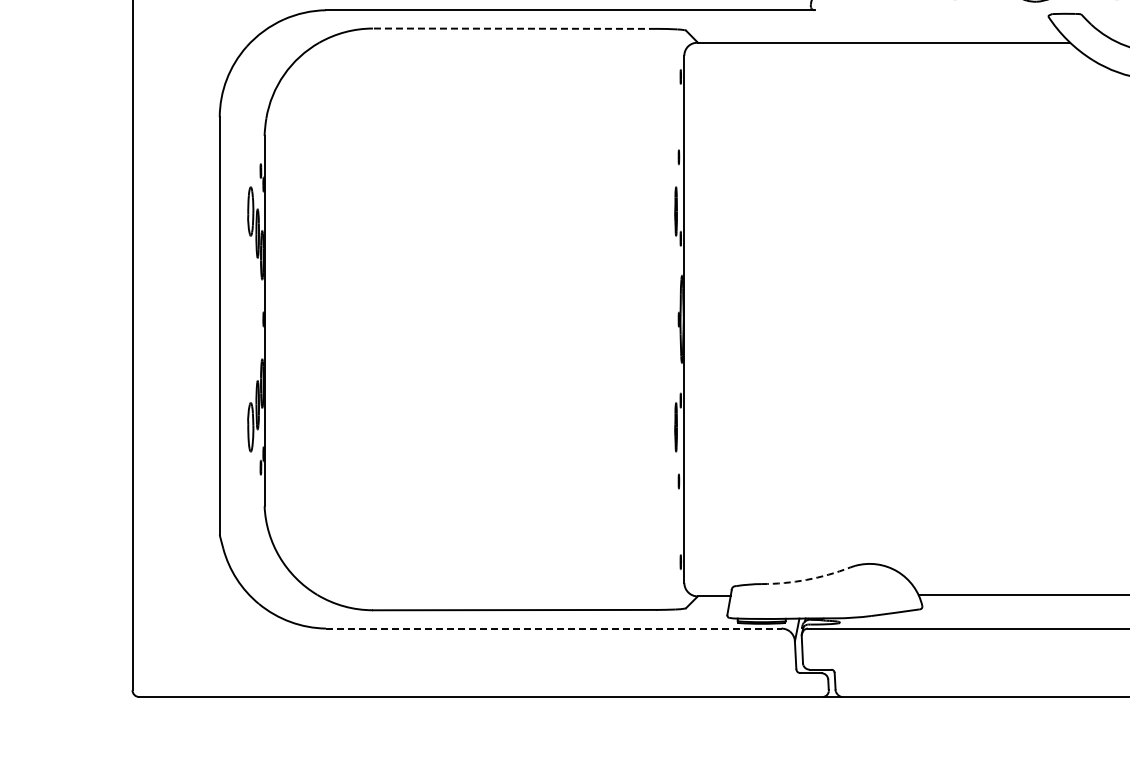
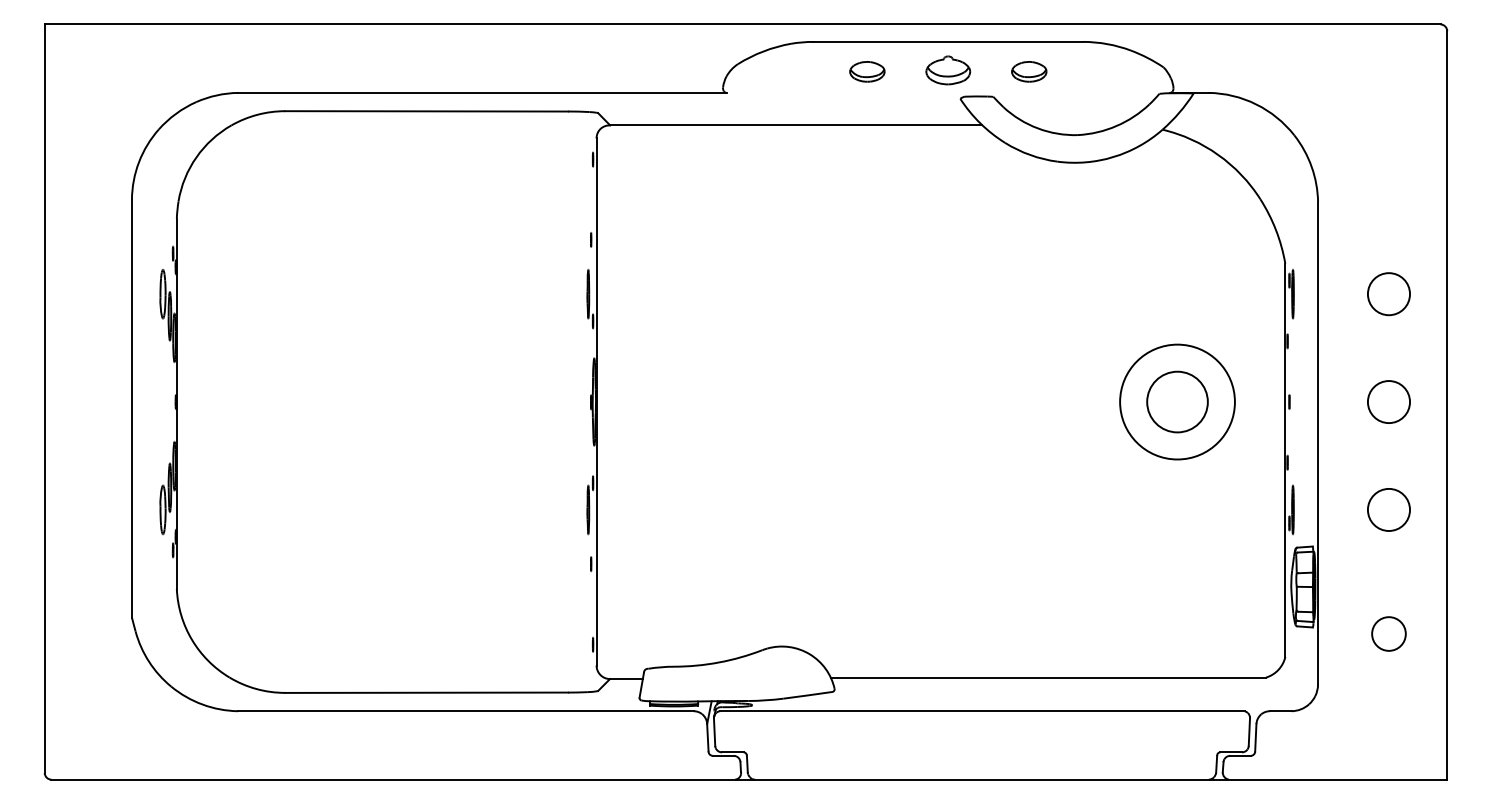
line: (514, 28) -> (426, 111), dashed -> solid
arc: (806, 579) -> (718, 662), dashed -> solid
line: (553, 628) -> (465, 711), dashed -> solid

